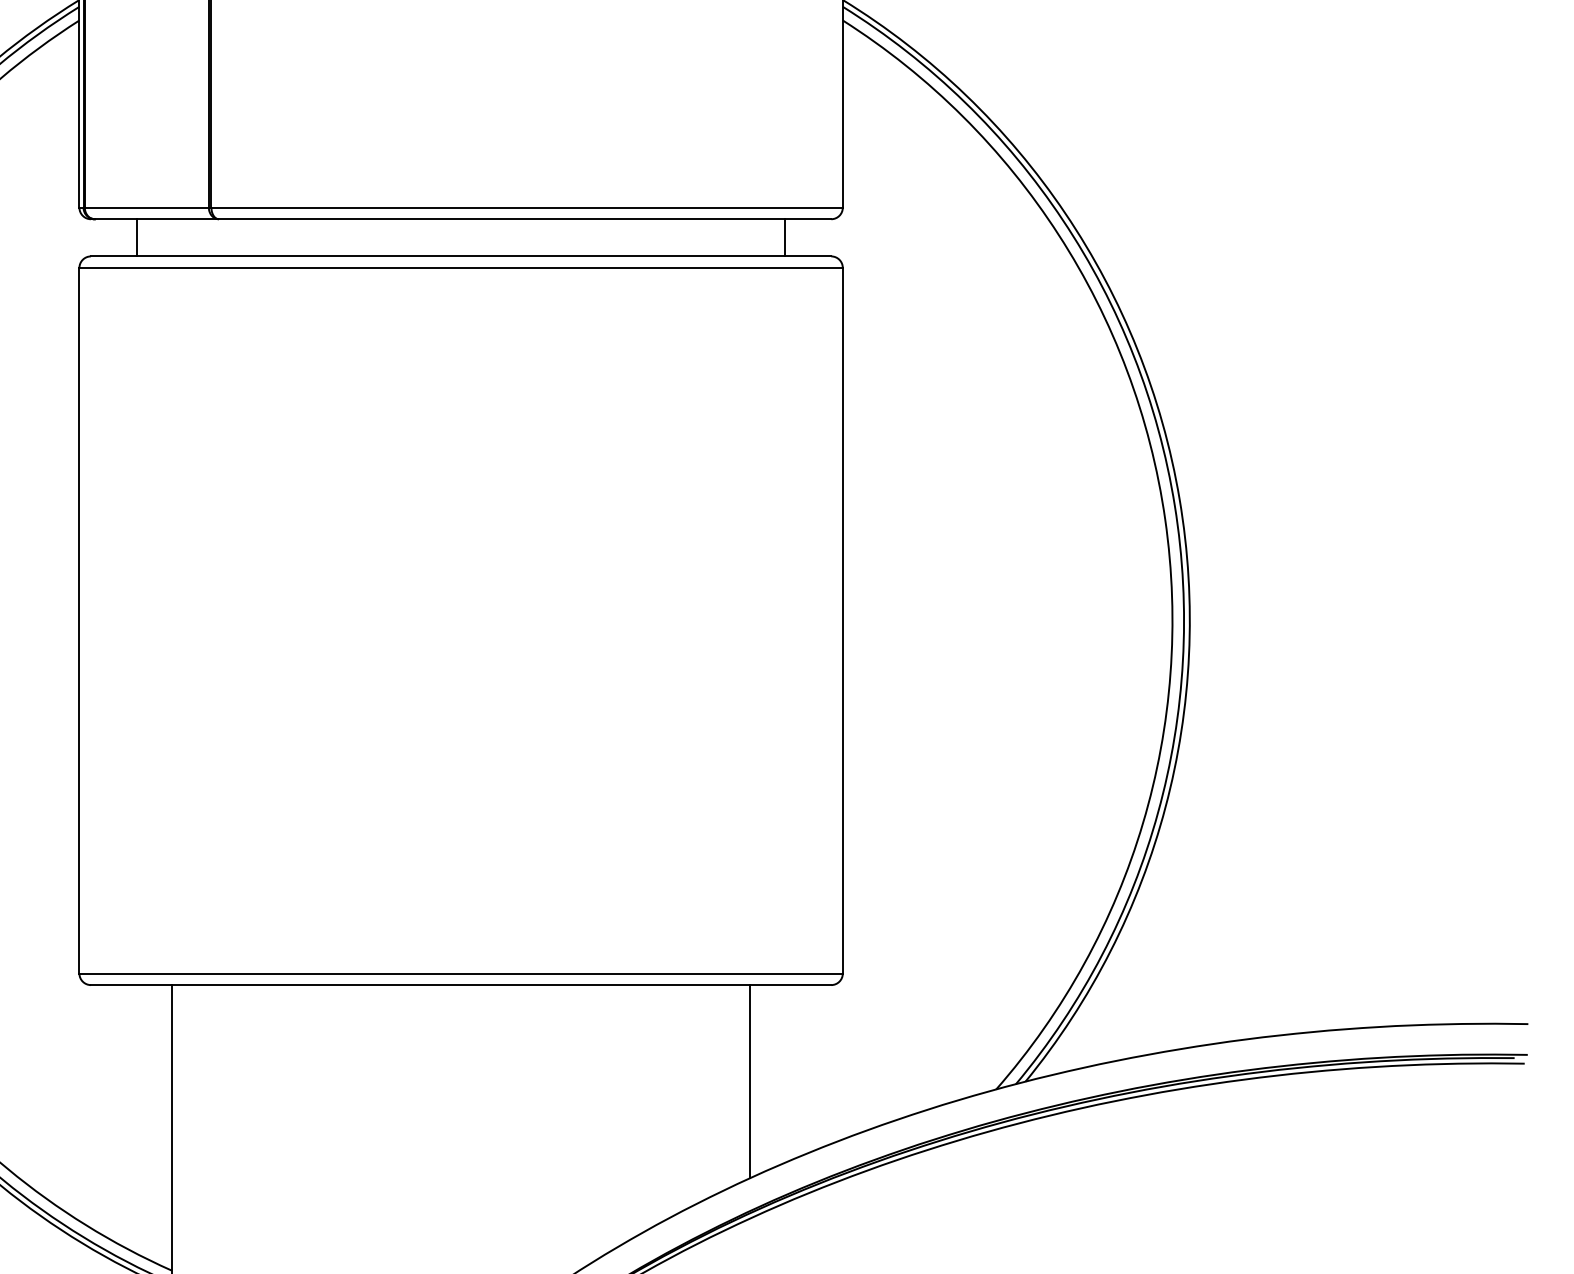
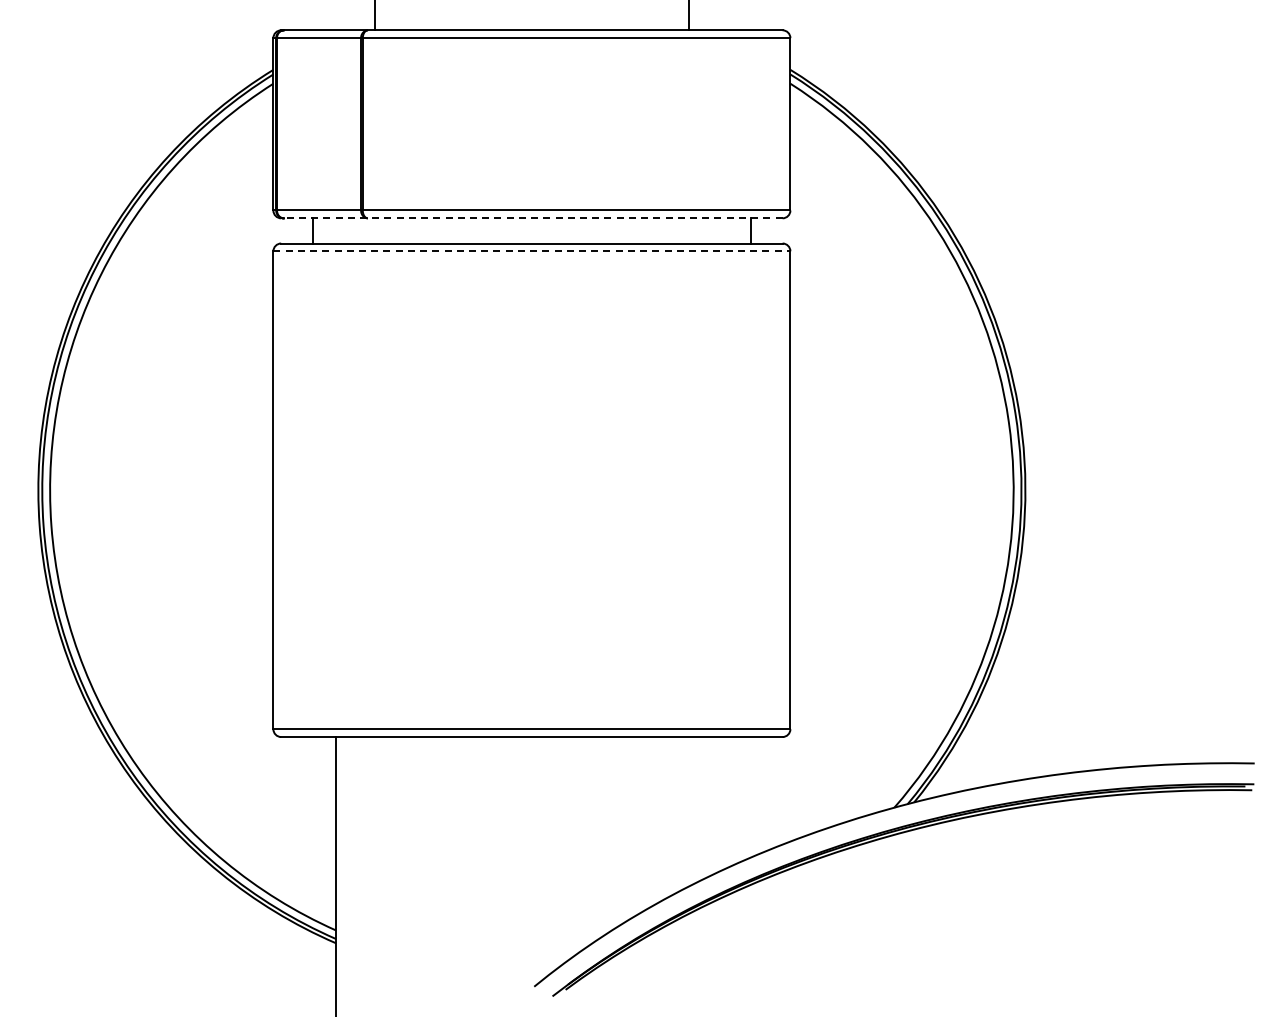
line: (460, 219) -> (531, 218), solid -> dashed
line: (460, 268) -> (531, 251), solid -> dashed
line: (749, 1081) -> (727, 802), removed

